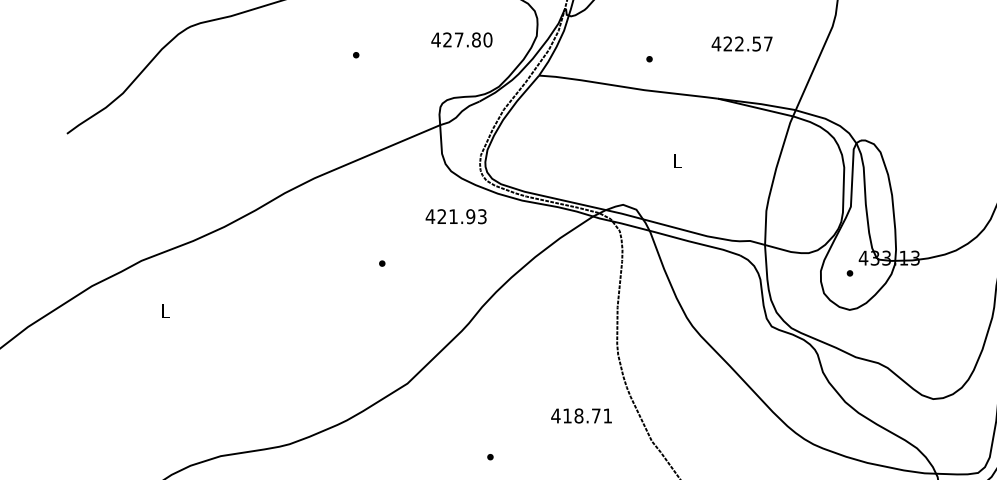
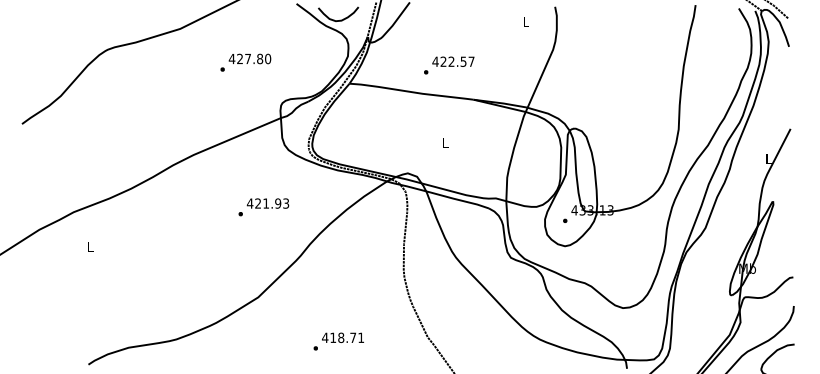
text: (461, 39) -> (249, 58), moved
text: (742, 43) -> (453, 61), moved
text: (455, 216) -> (267, 203), moved
text: (580, 415) -> (342, 337), moved

